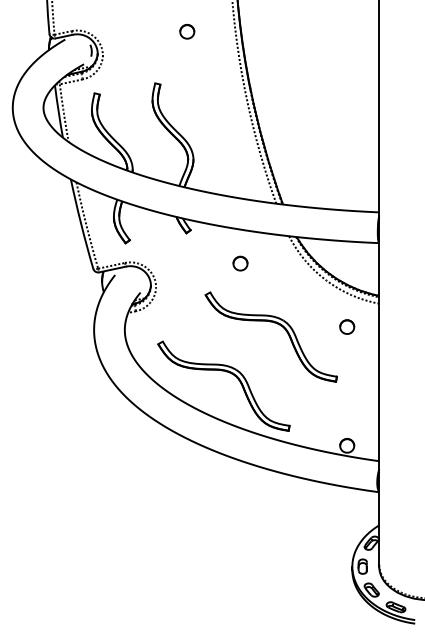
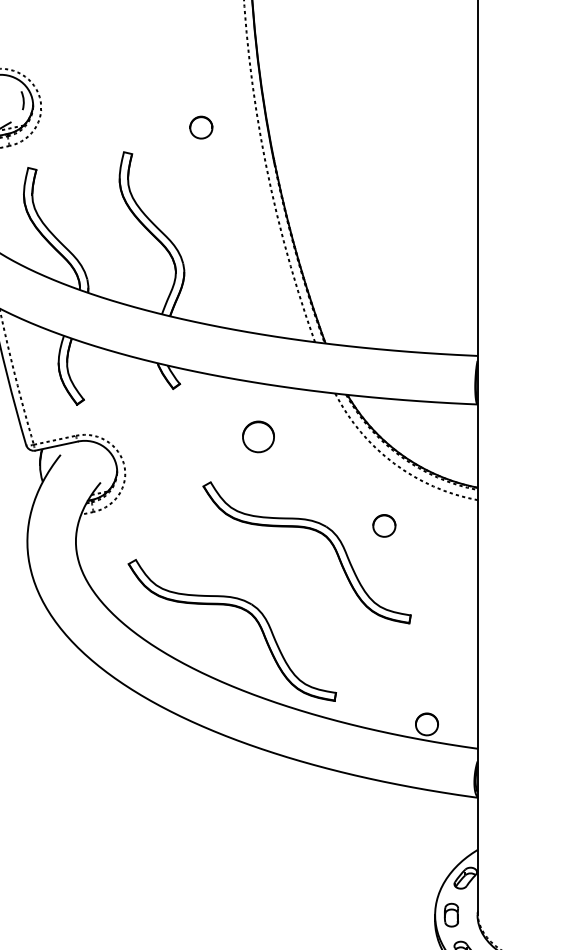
part: (187, 31) -> (201, 127), moved
part: (240, 263) -> (258, 436), size x1.4
part: (347, 326) -> (384, 525), moved

